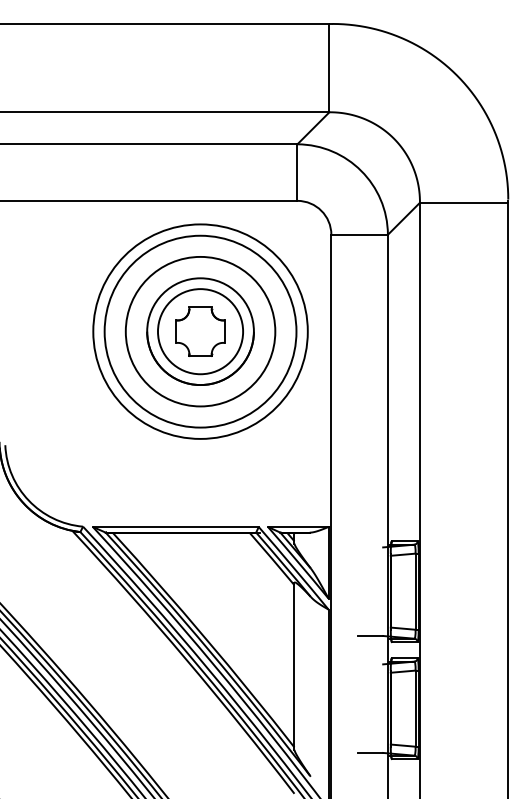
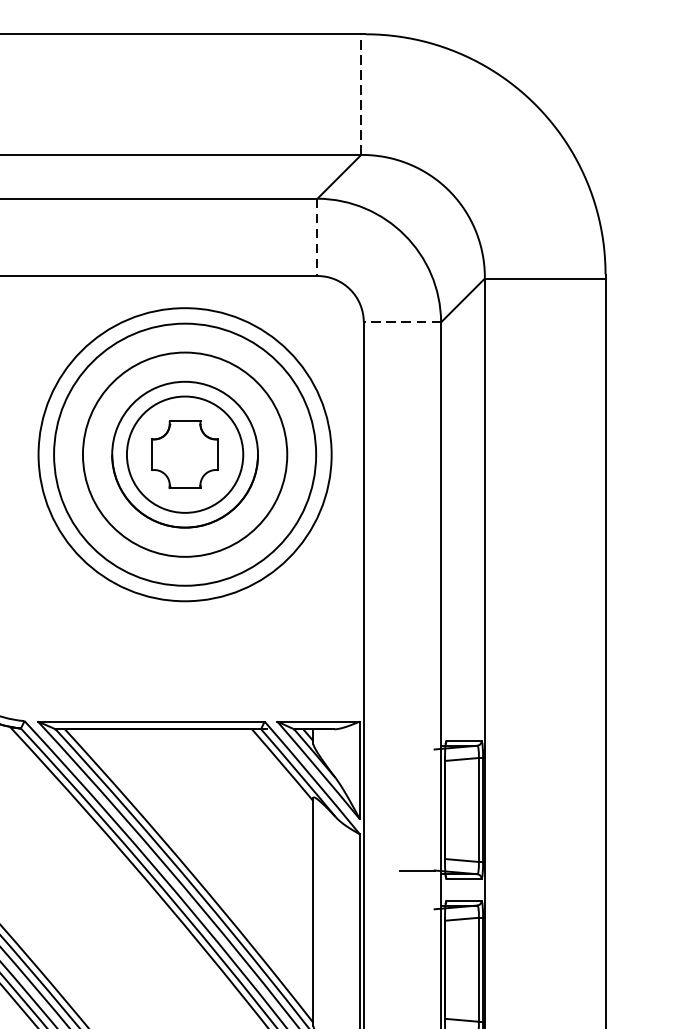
line: (329, 67) -> (361, 93), solid -> dashed
line: (297, 173) -> (317, 238), solid -> dashed
line: (359, 234) -> (402, 321), solid -> dashed

